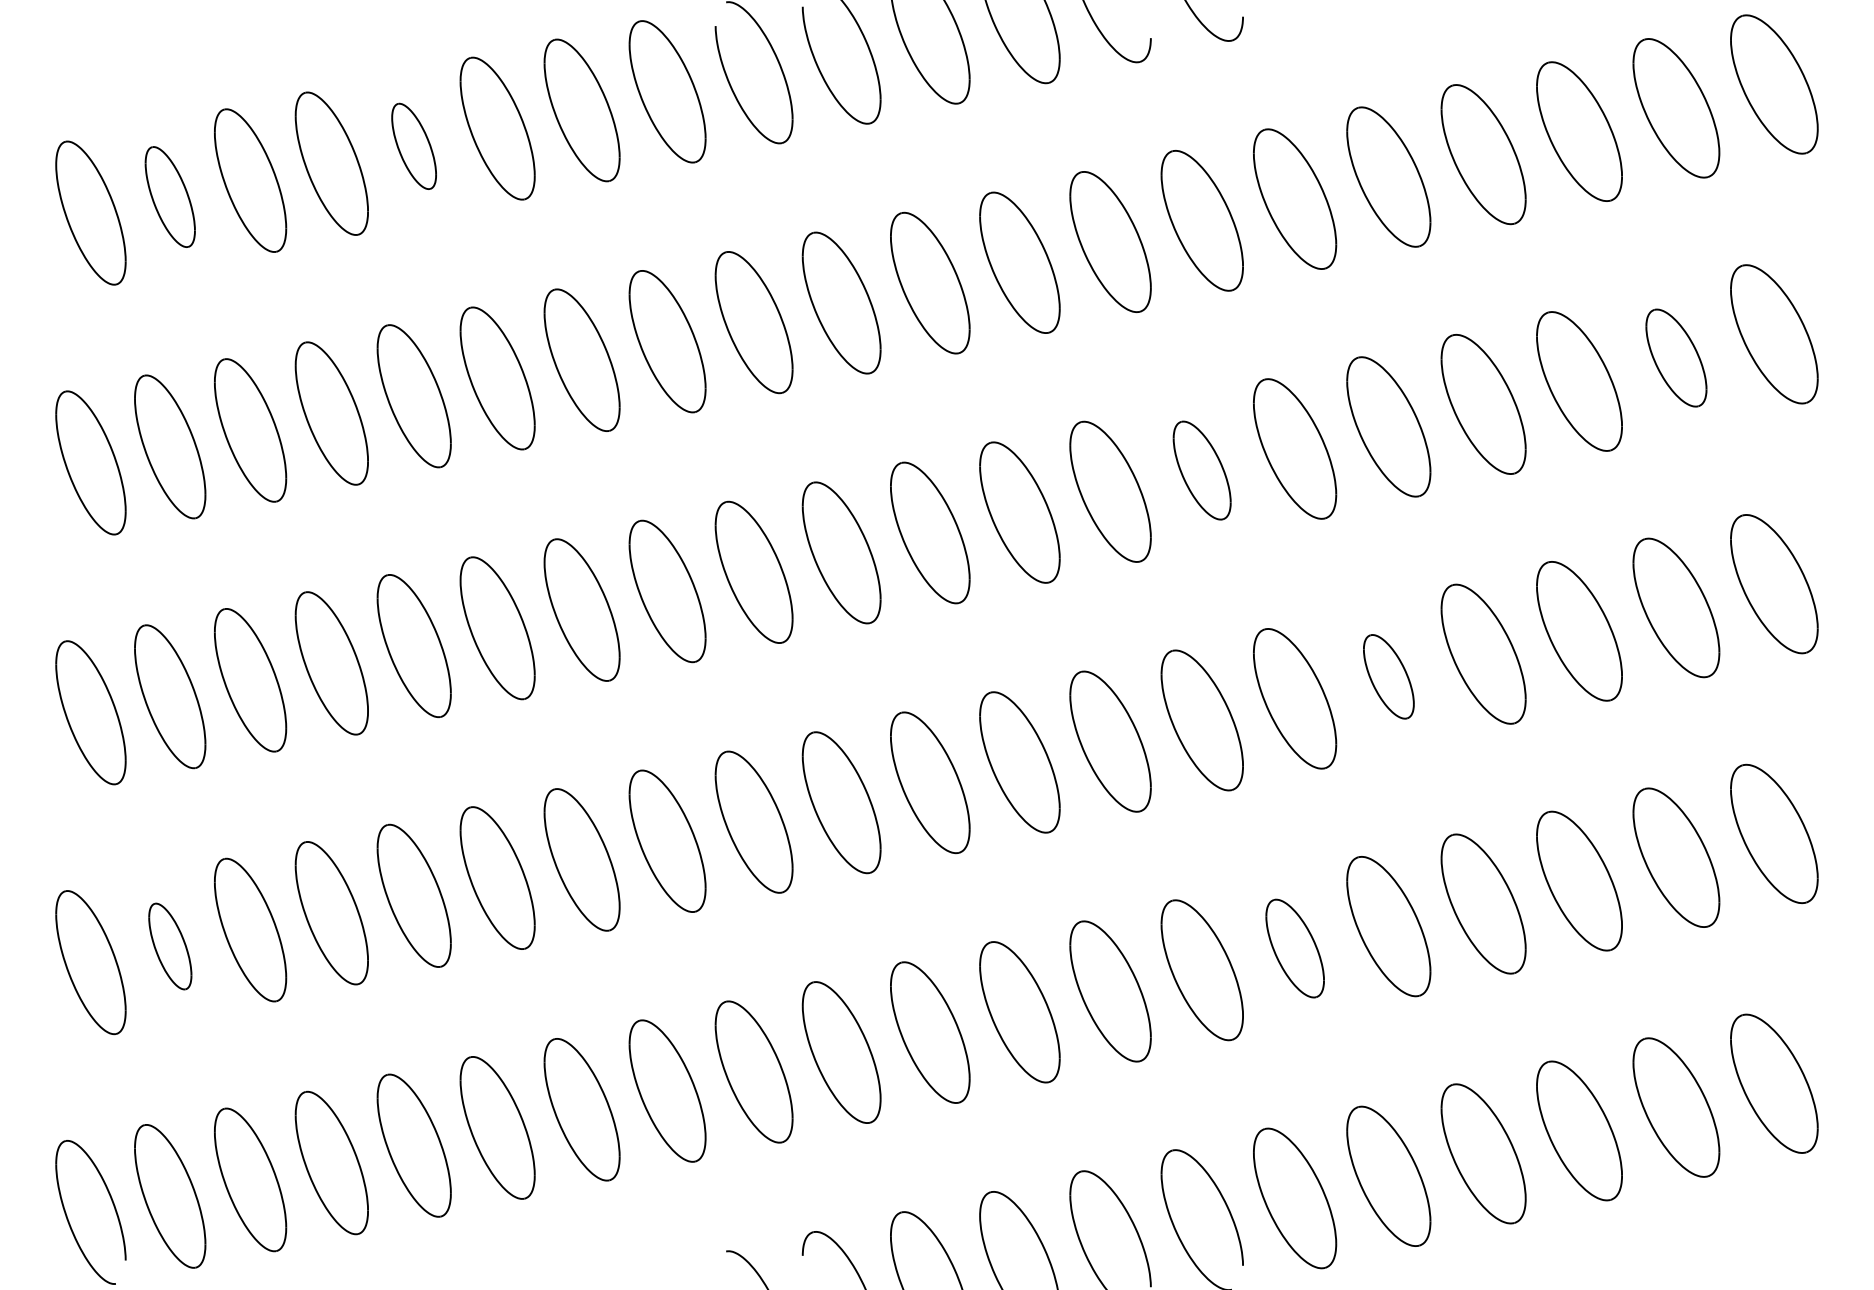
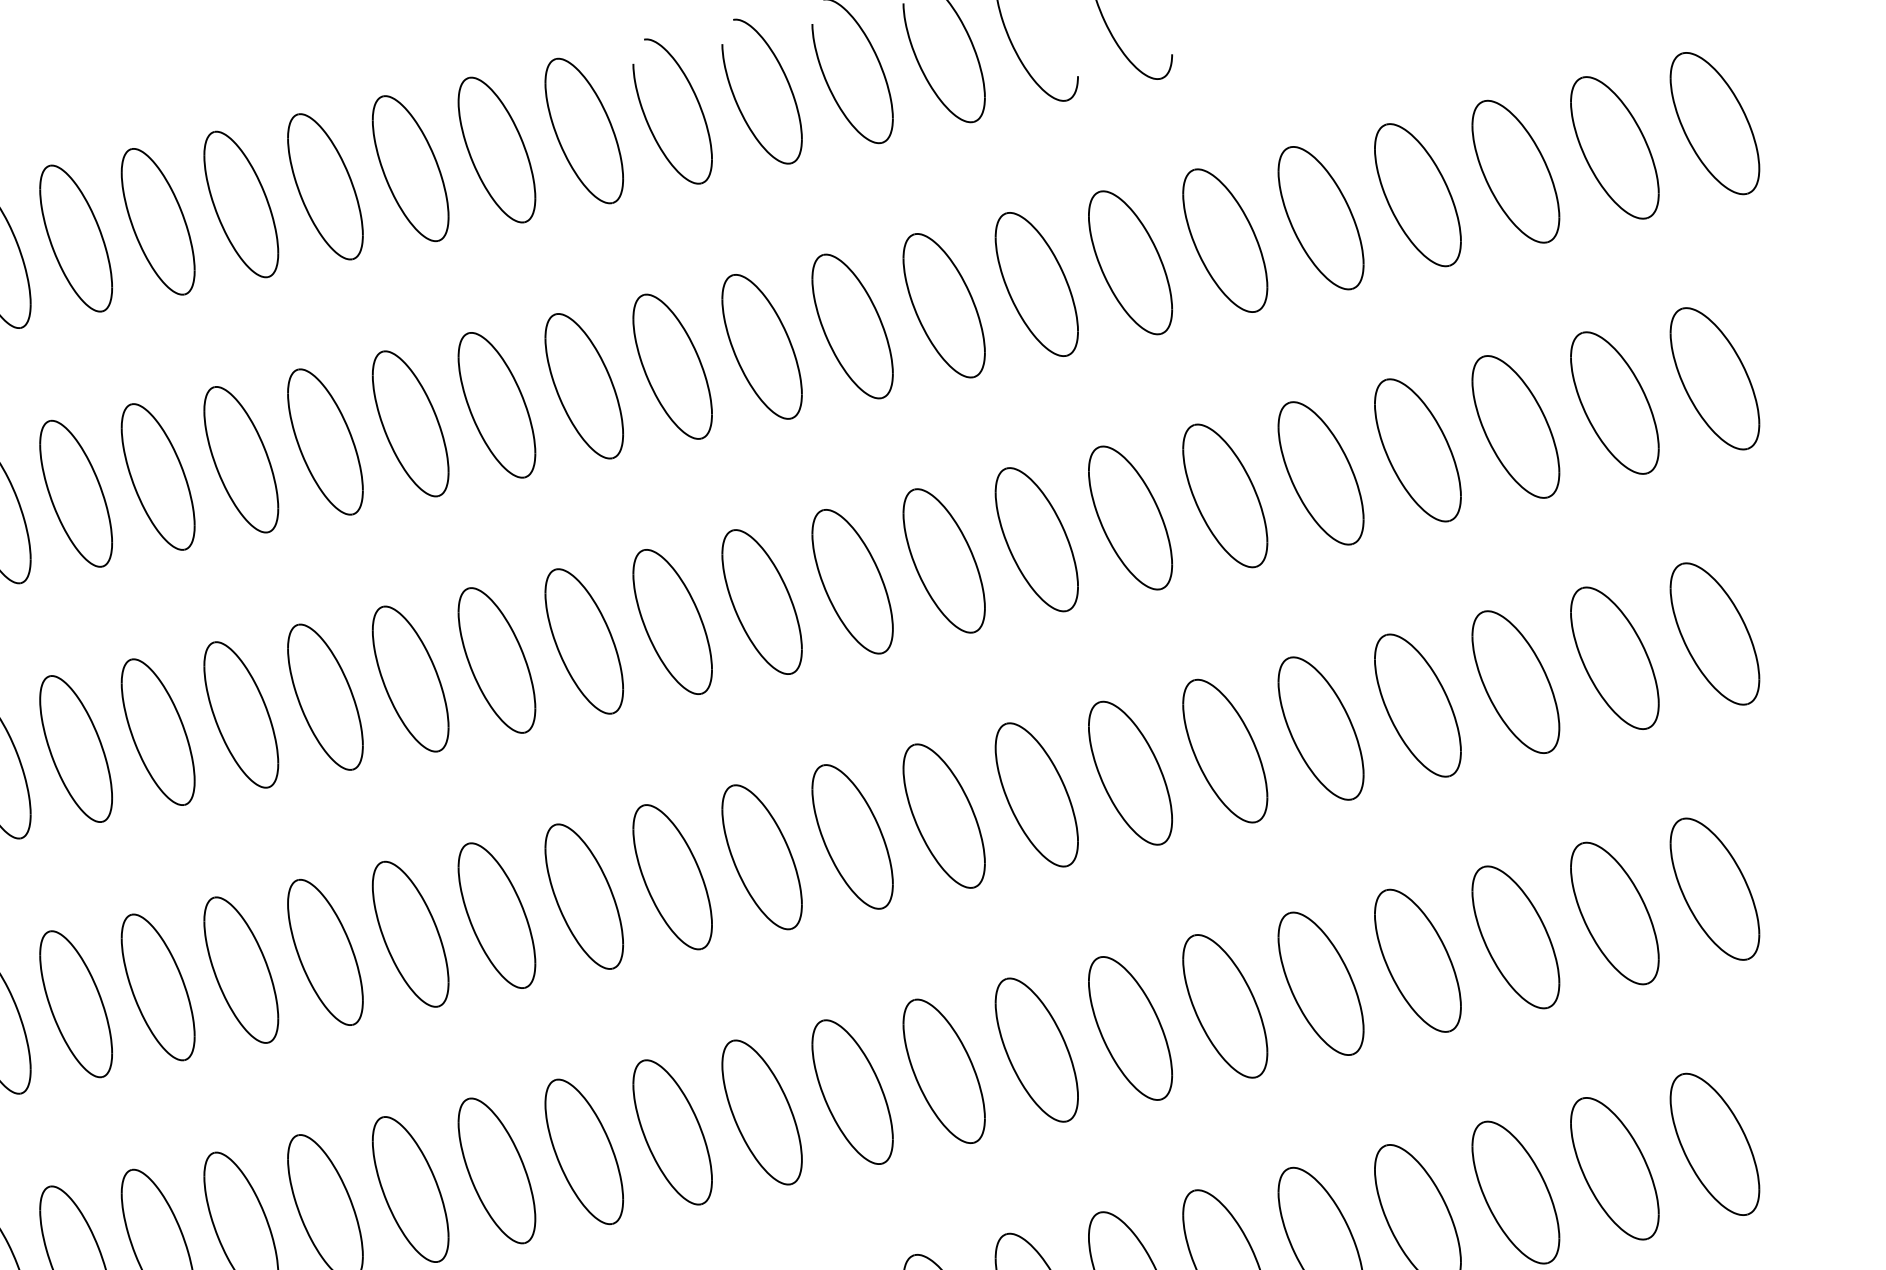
part: (413, 146) -> (324, 186), size x1.67
part: (170, 196) -> (76, 237), size x1.43
part: (1676, 357) -> (1614, 402), size x1.43
part: (1201, 470) -> (1129, 517), size x1.43
part: (1388, 676) -> (1320, 728), size x1.67
part: (170, 946) -> (76, 1004), size x1.67
part: (1295, 948) -> (1225, 1006), size x1.43

